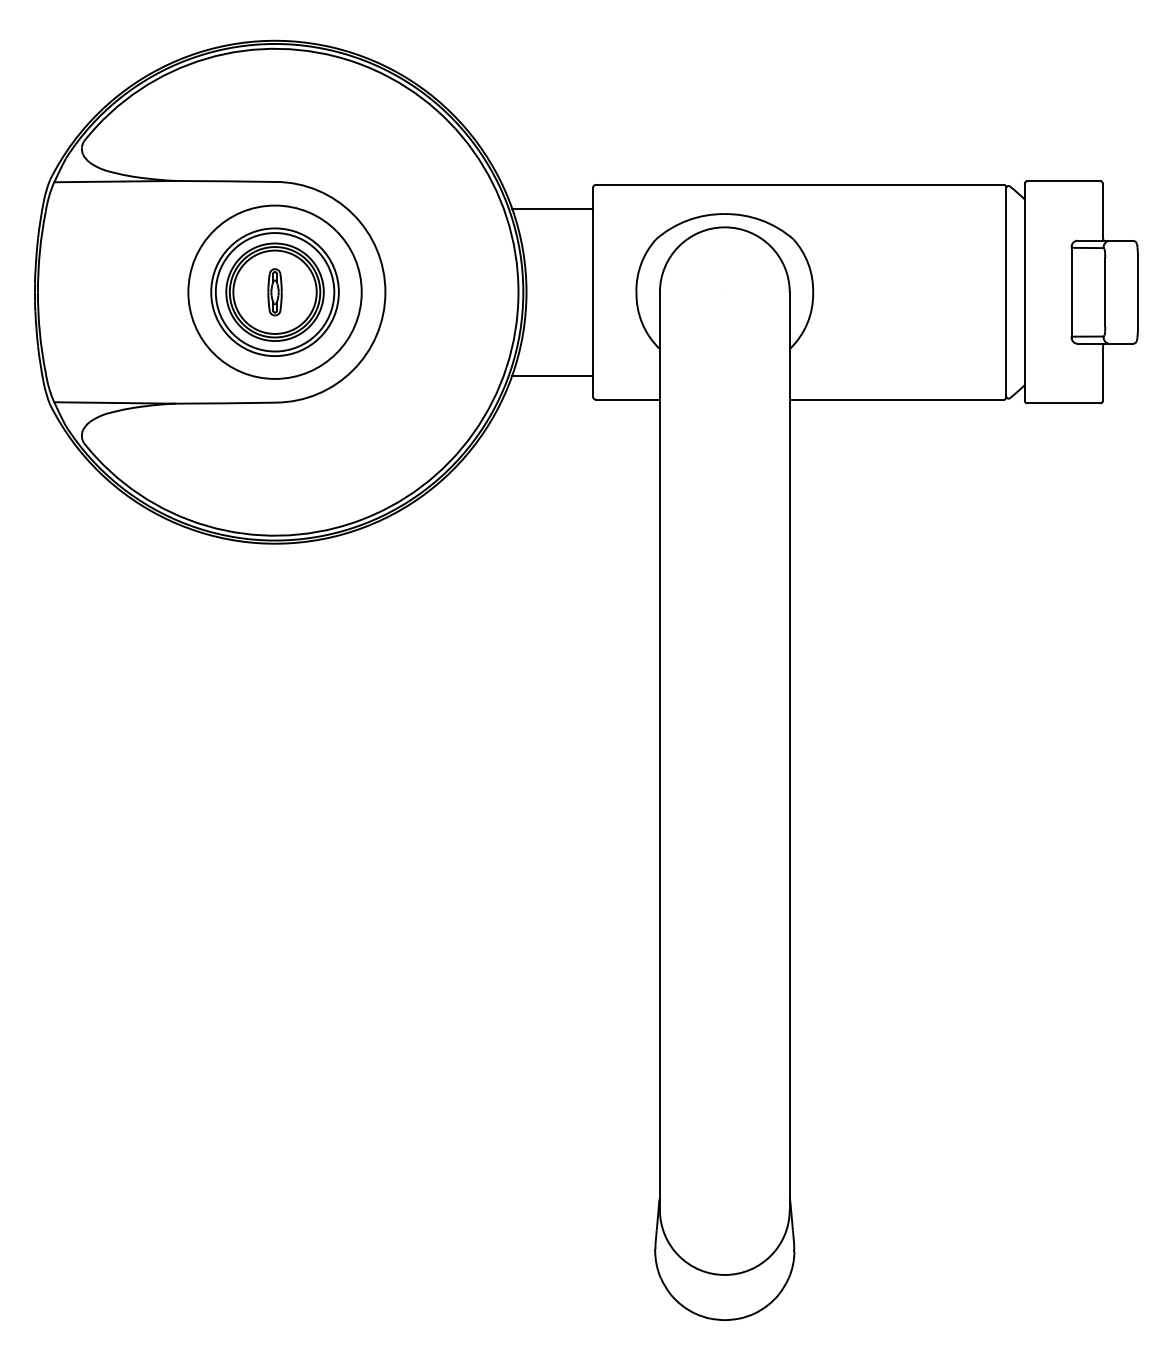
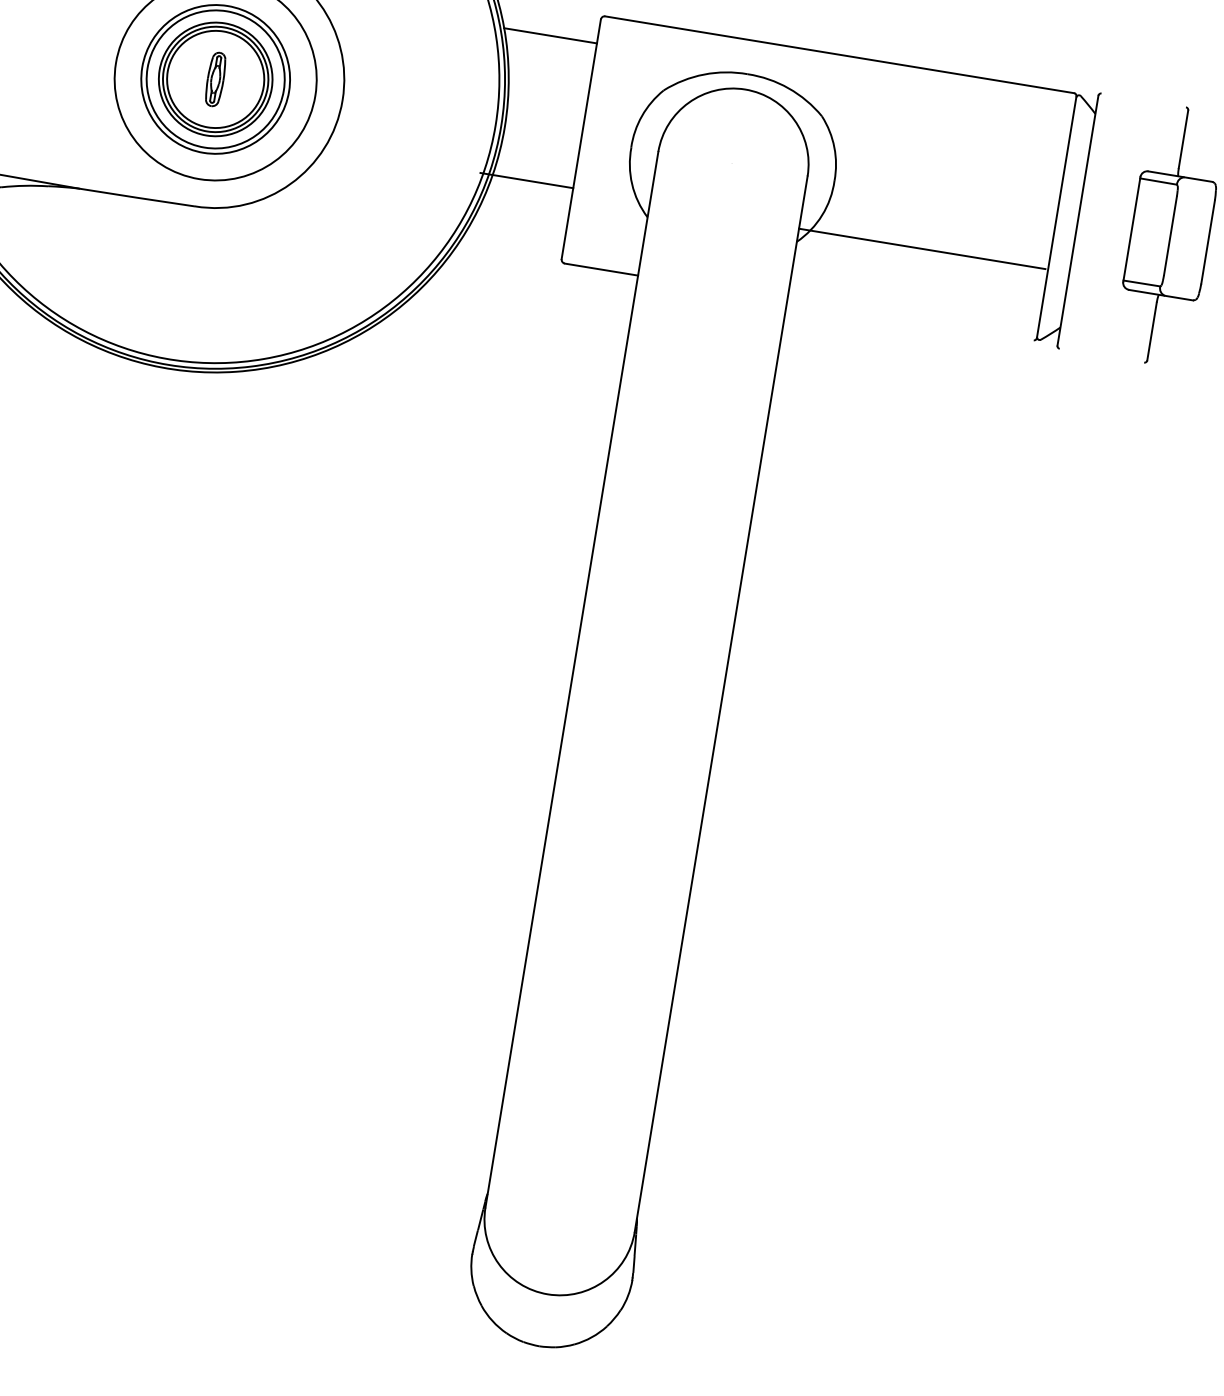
line: (1063, 181) -> (1143, 100), removed
line: (552, 375) -> (526, 180), moved
line: (896, 399) -> (921, 248), moved
line: (1063, 403) -> (1101, 355), removed

